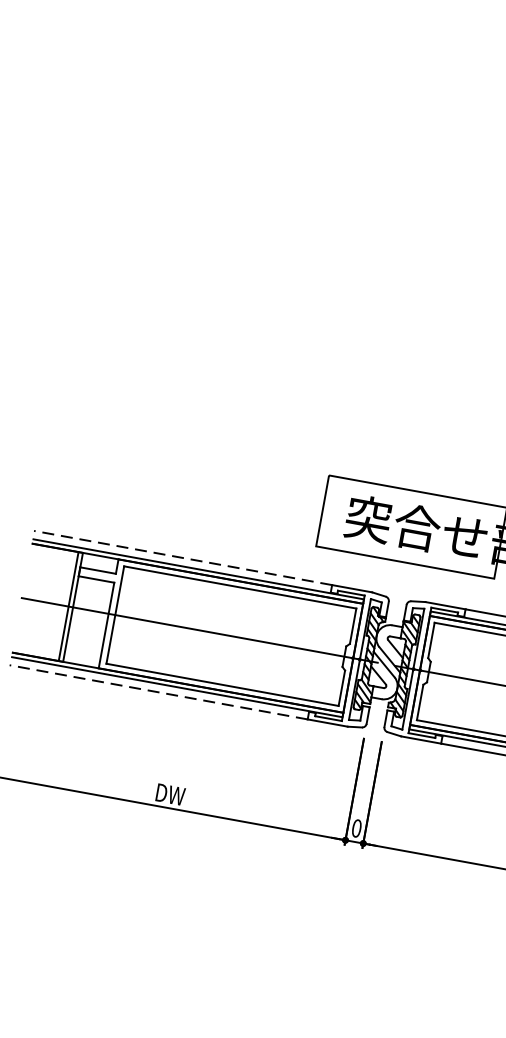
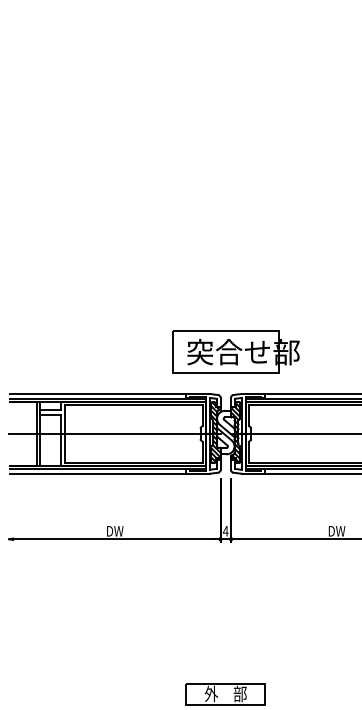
line: (182, 557) -> (97, 393), dashed -> solid
line: (158, 691) -> (97, 473), dashed -> solid
text: (356, 827) -> (225, 530), 0 -> 4

